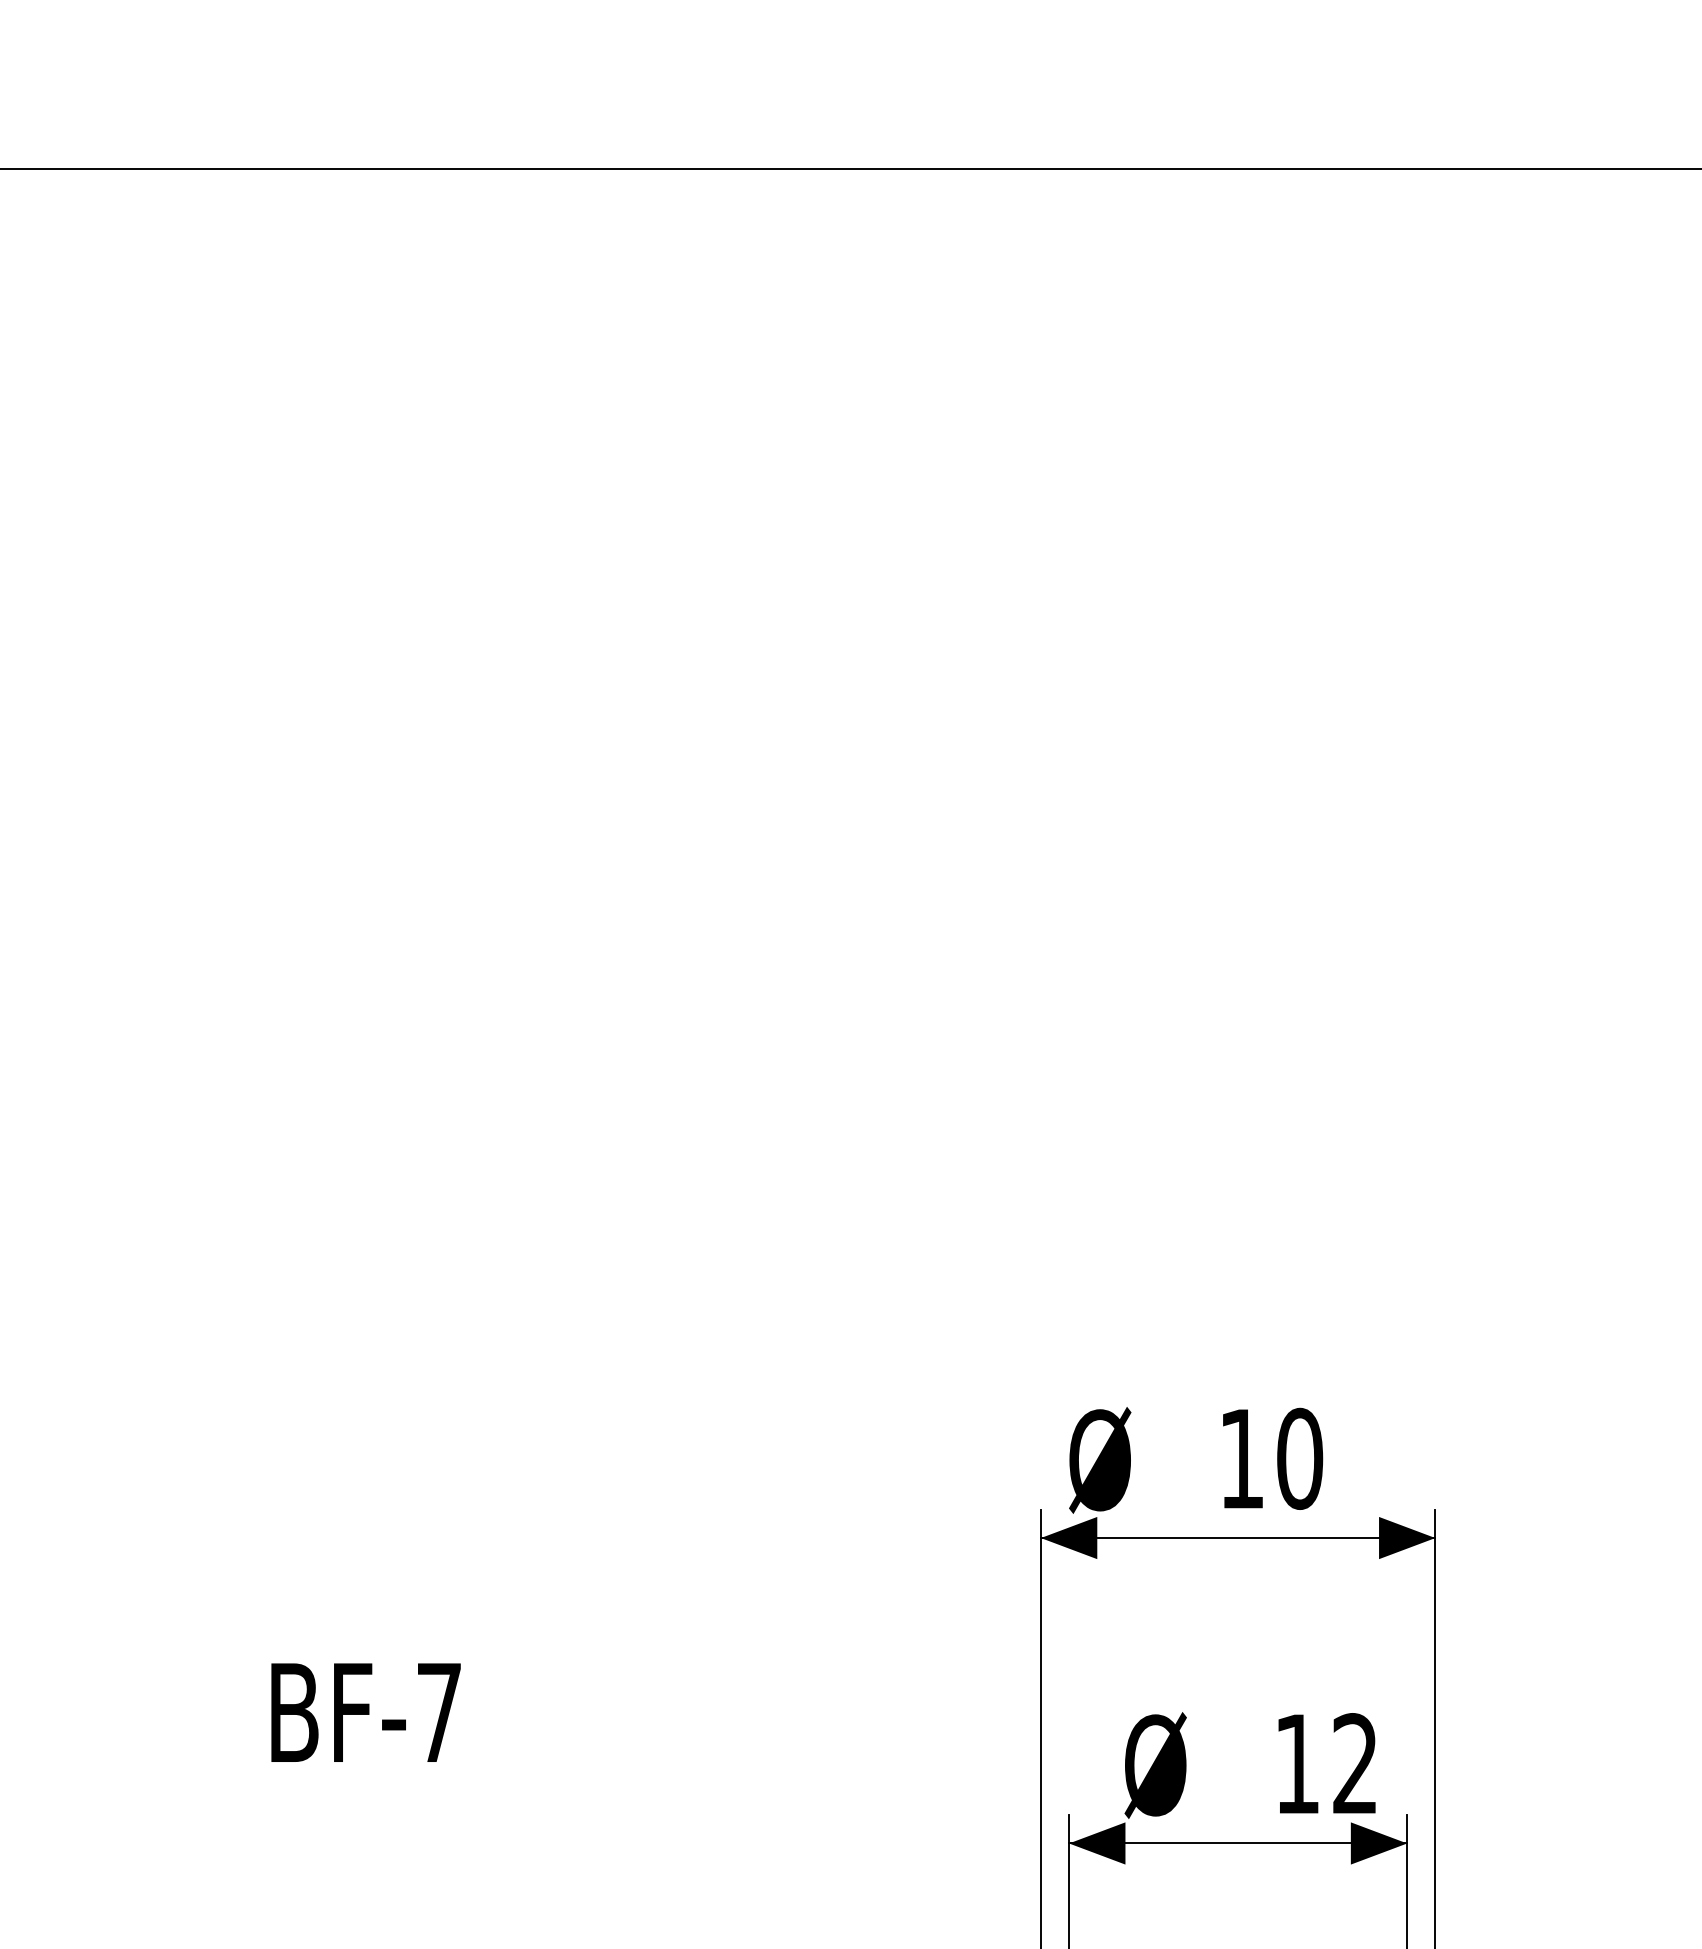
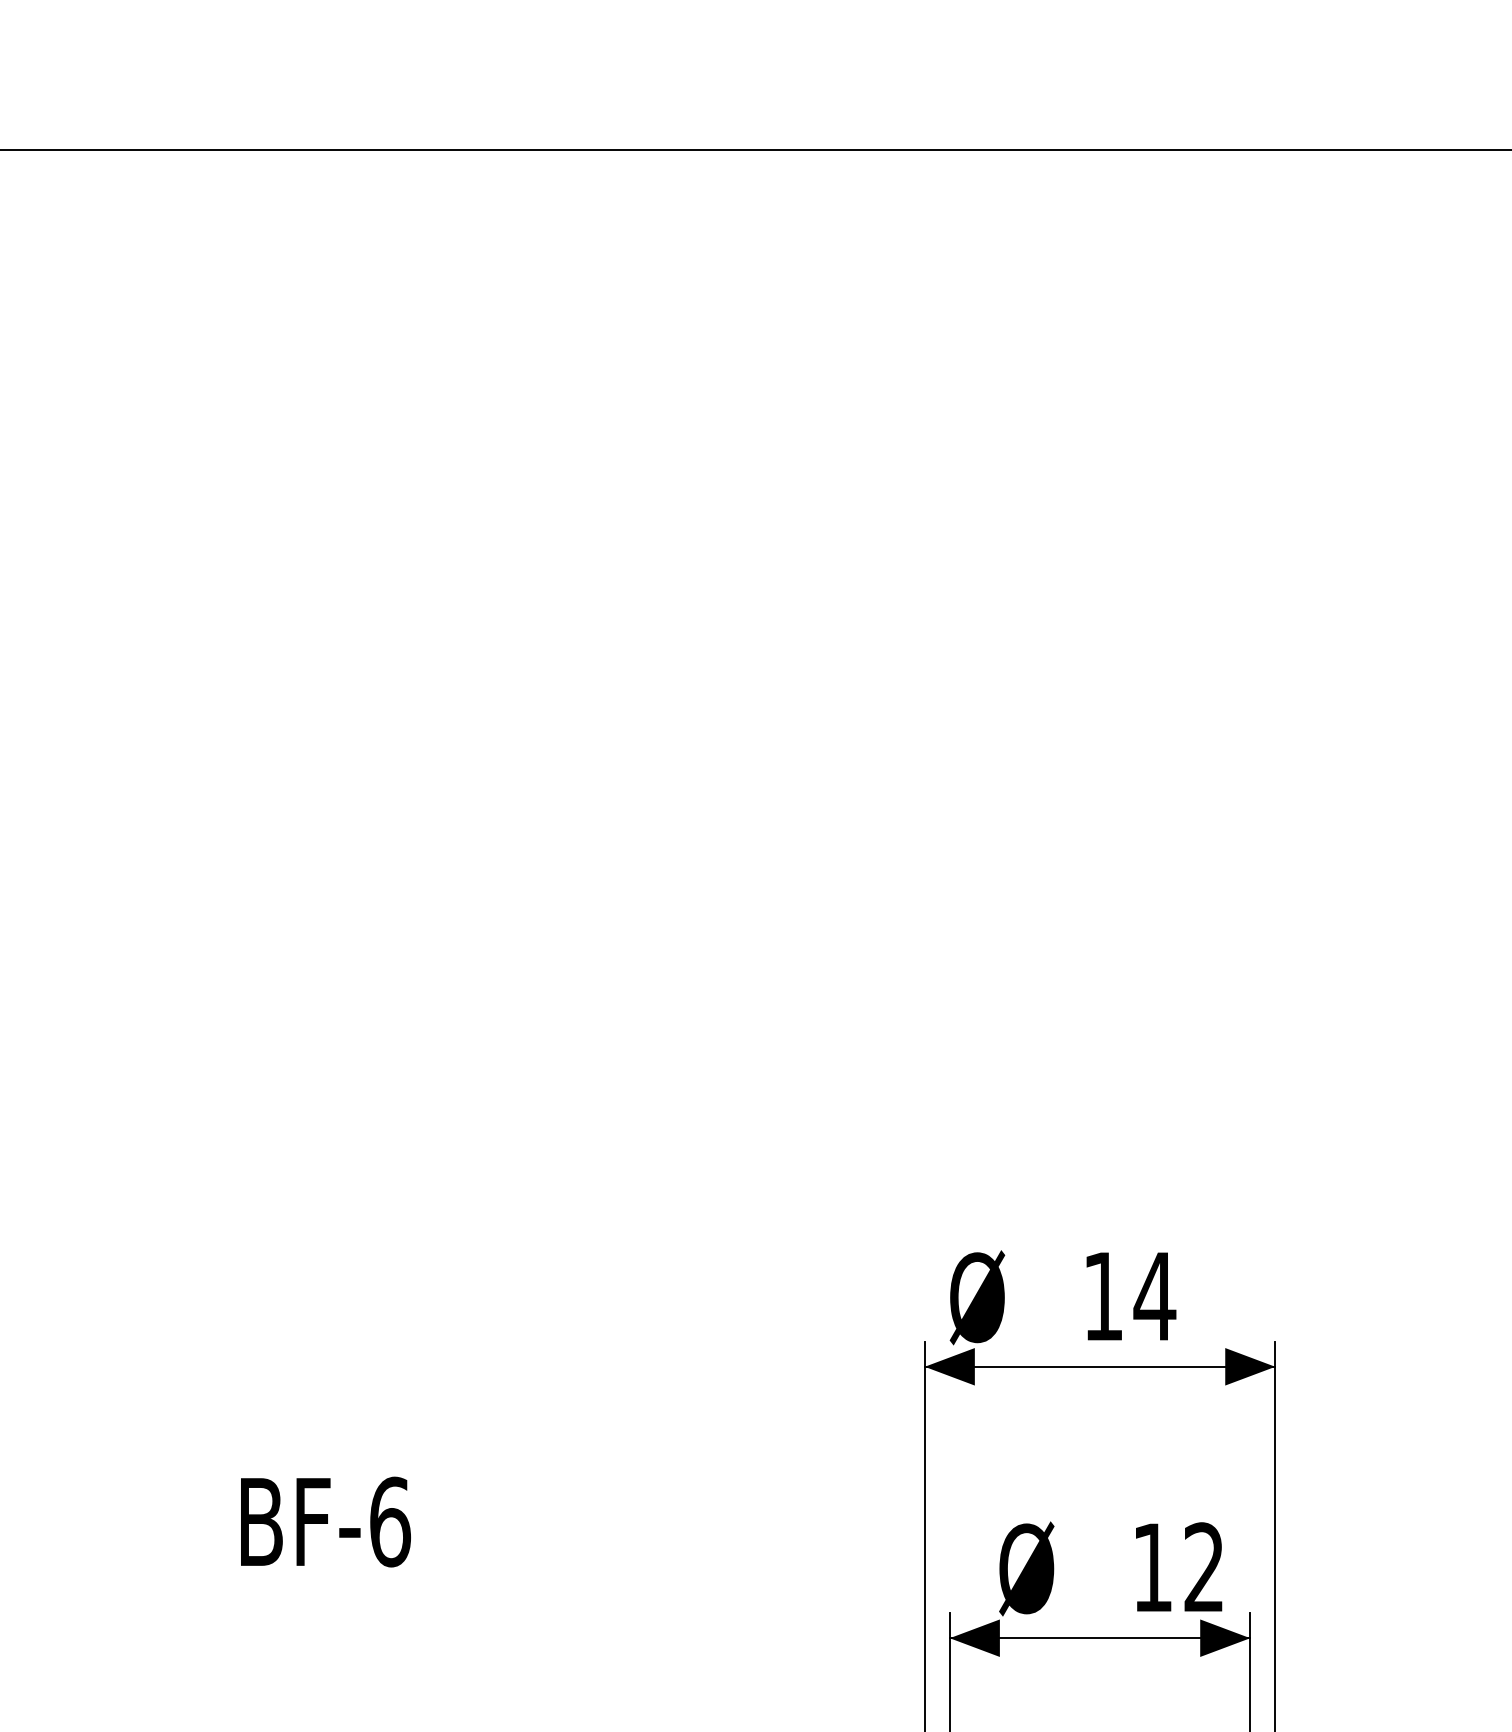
text: (1299, 1458) -> (1154, 1296), 10 -> 14
text: (439, 1712) -> (390, 1521), BF-7 -> BF-6

